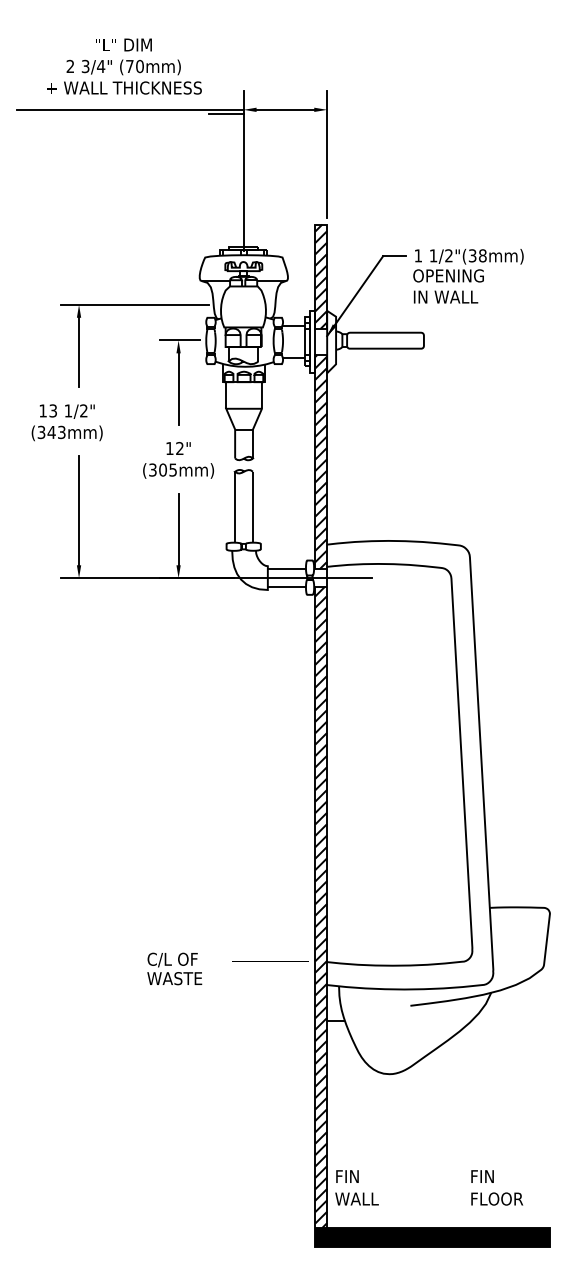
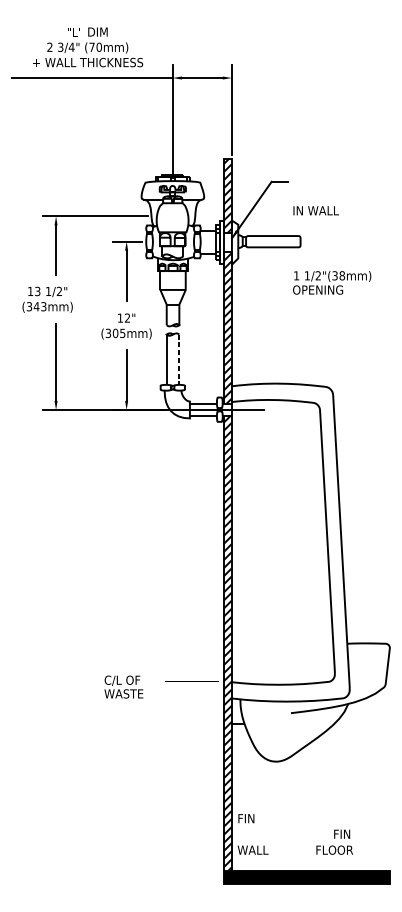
line: (225, 114) -> (159, 81), removed
text: (468, 265) -> (332, 282), moved
line: (252, 507) -> (179, 359), solid -> dashed
text: (347, 1176) -> (246, 818), moved
text: (497, 1198) -> (334, 849), moved

